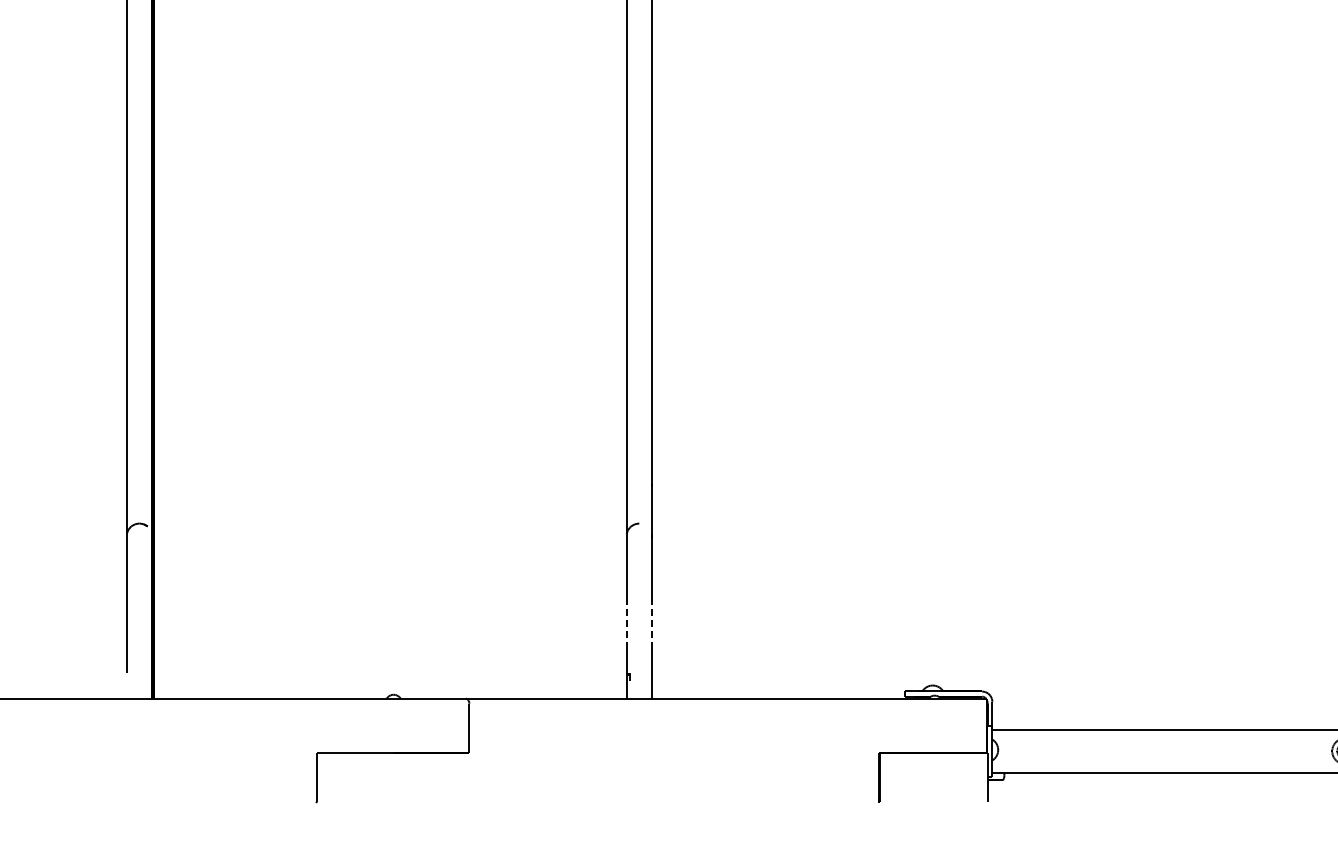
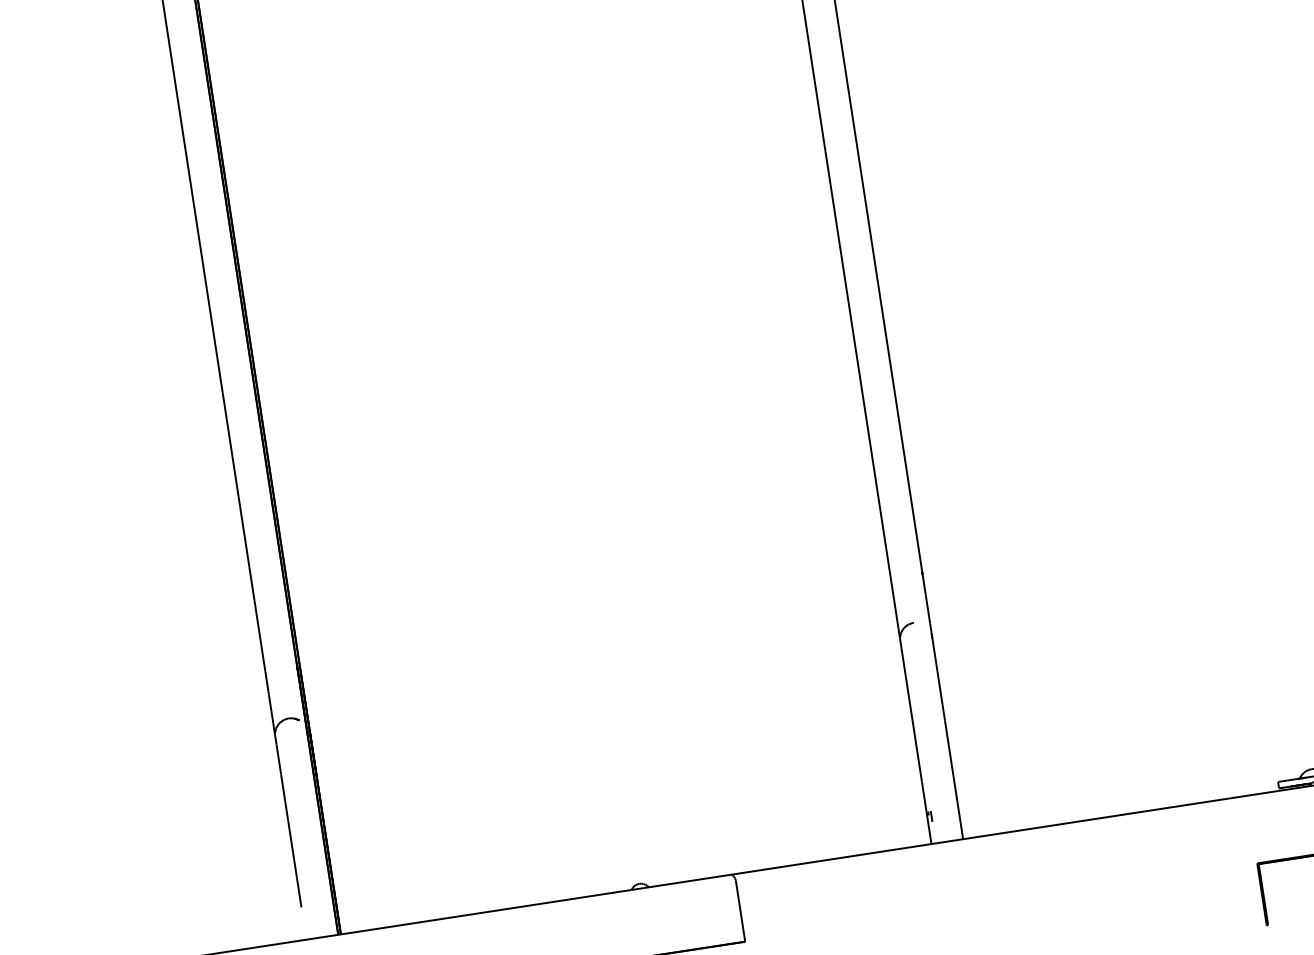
line: (626, 626) -> (917, 753), dashed -> solid
line: (651, 626) -> (948, 749), dashed -> solid

